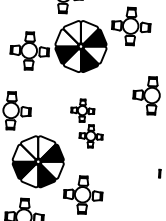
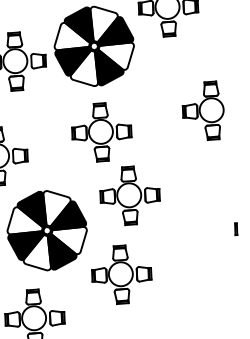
fill: (71, 32) -> (77, 26), added
part: (86, 123) -> (115, 163), size x1.67
fill: (29, 147) -> (31, 210), added

